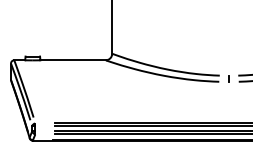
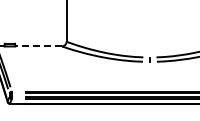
line: (72, 60) -> (38, 46), solid -> dashed

